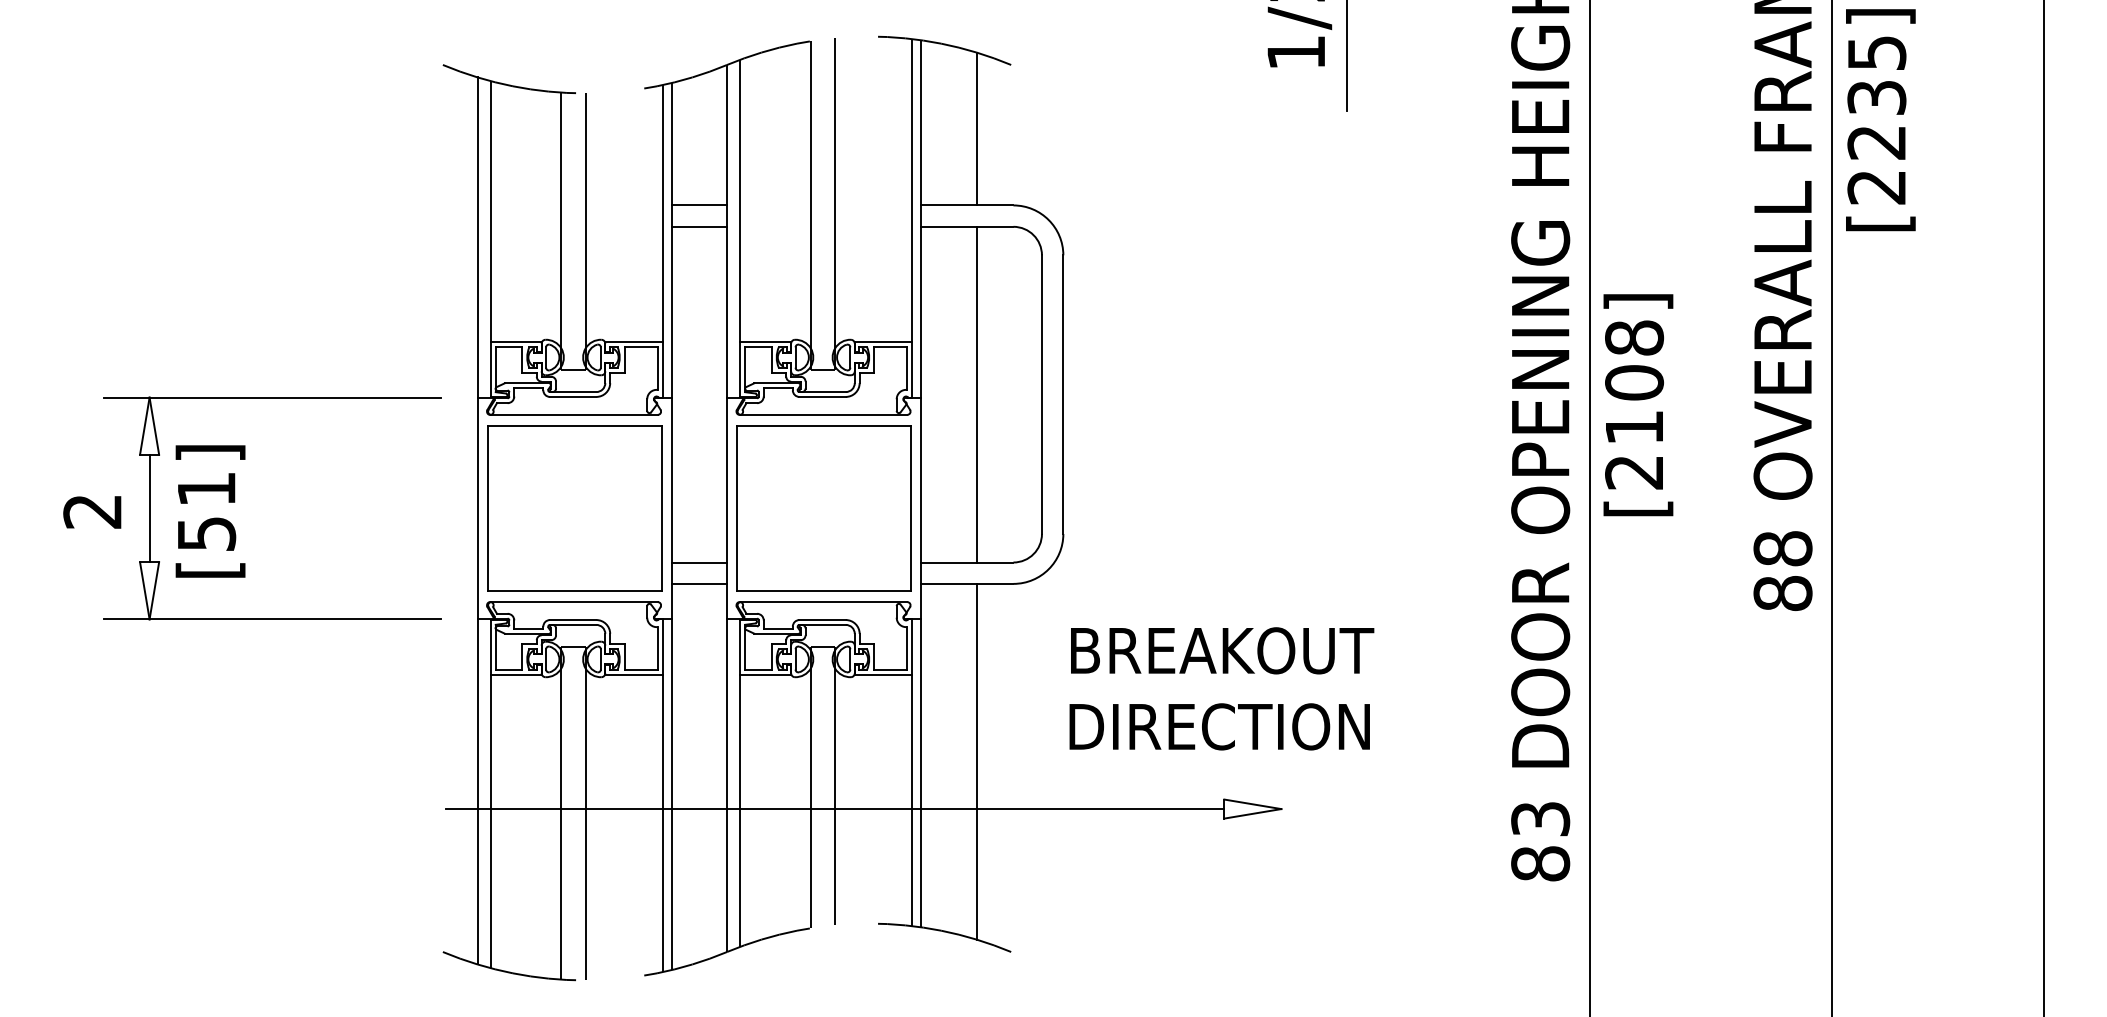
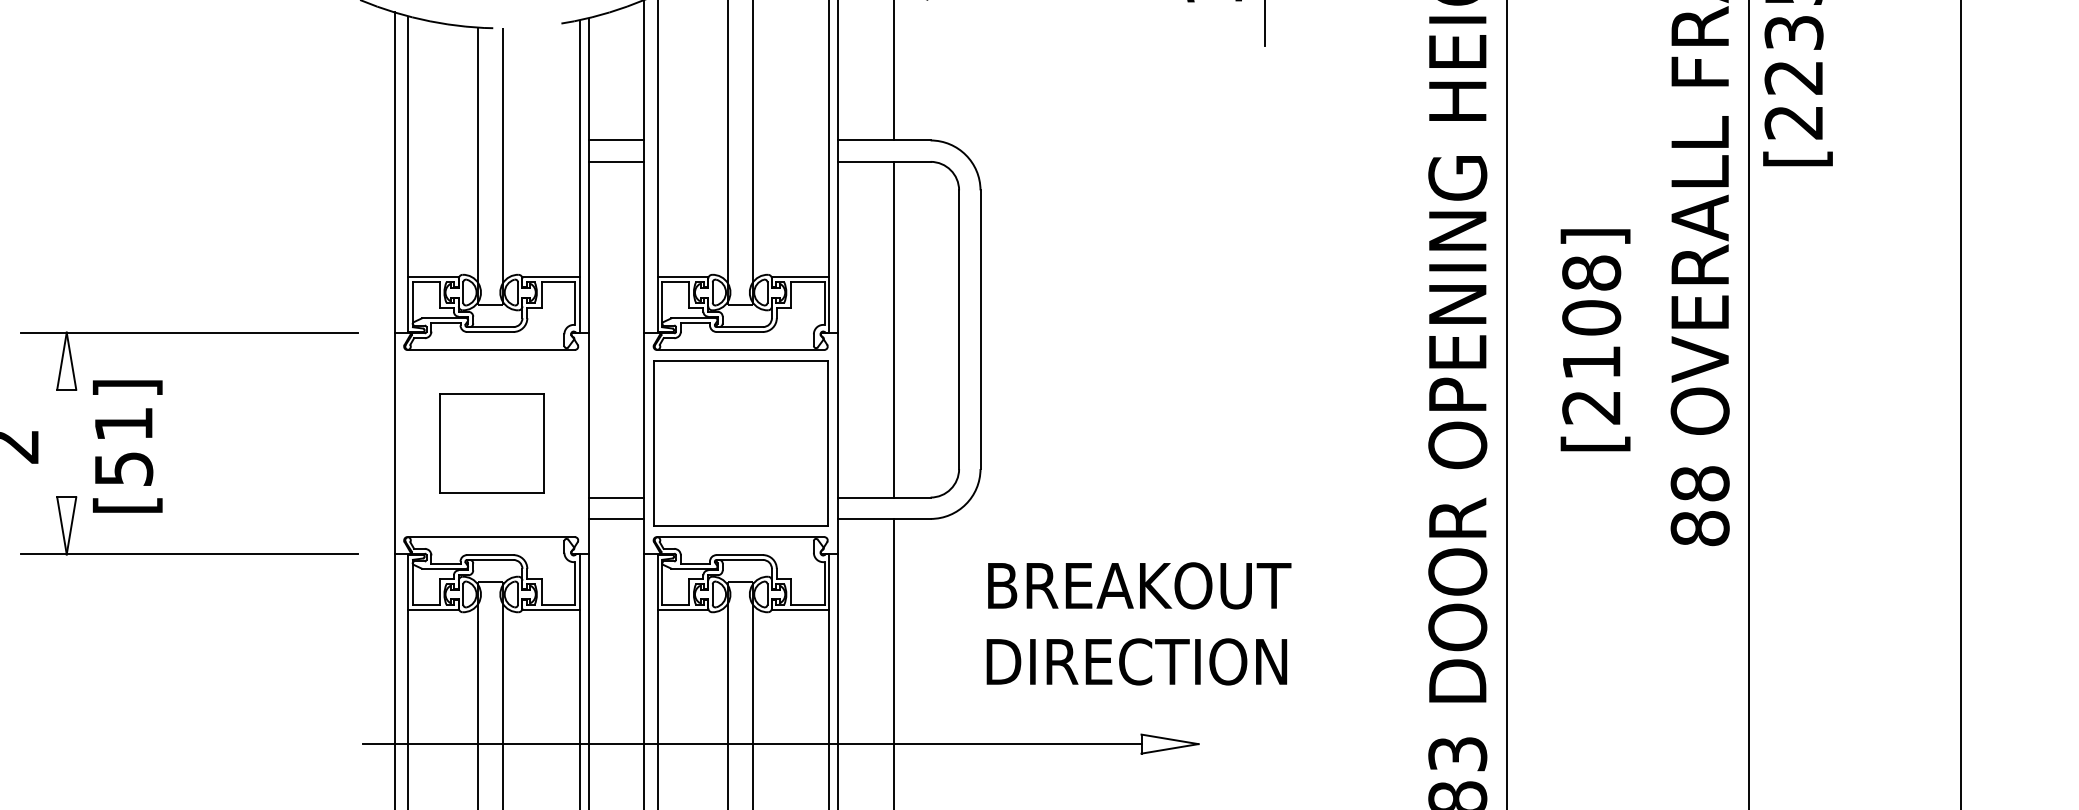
text: (1638, 405) -> (1595, 340), moved
line: (149, 508) -> (66, 443), removed
part: (574, 508) -> (491, 443), size x0.6

